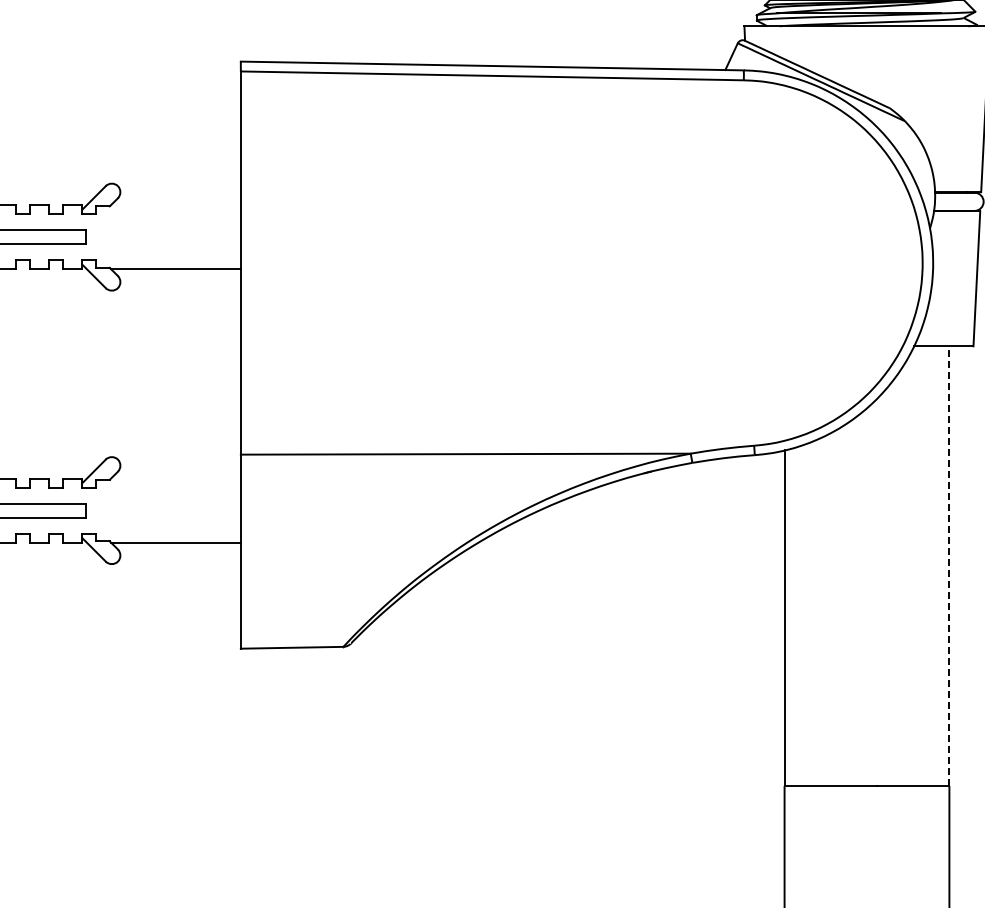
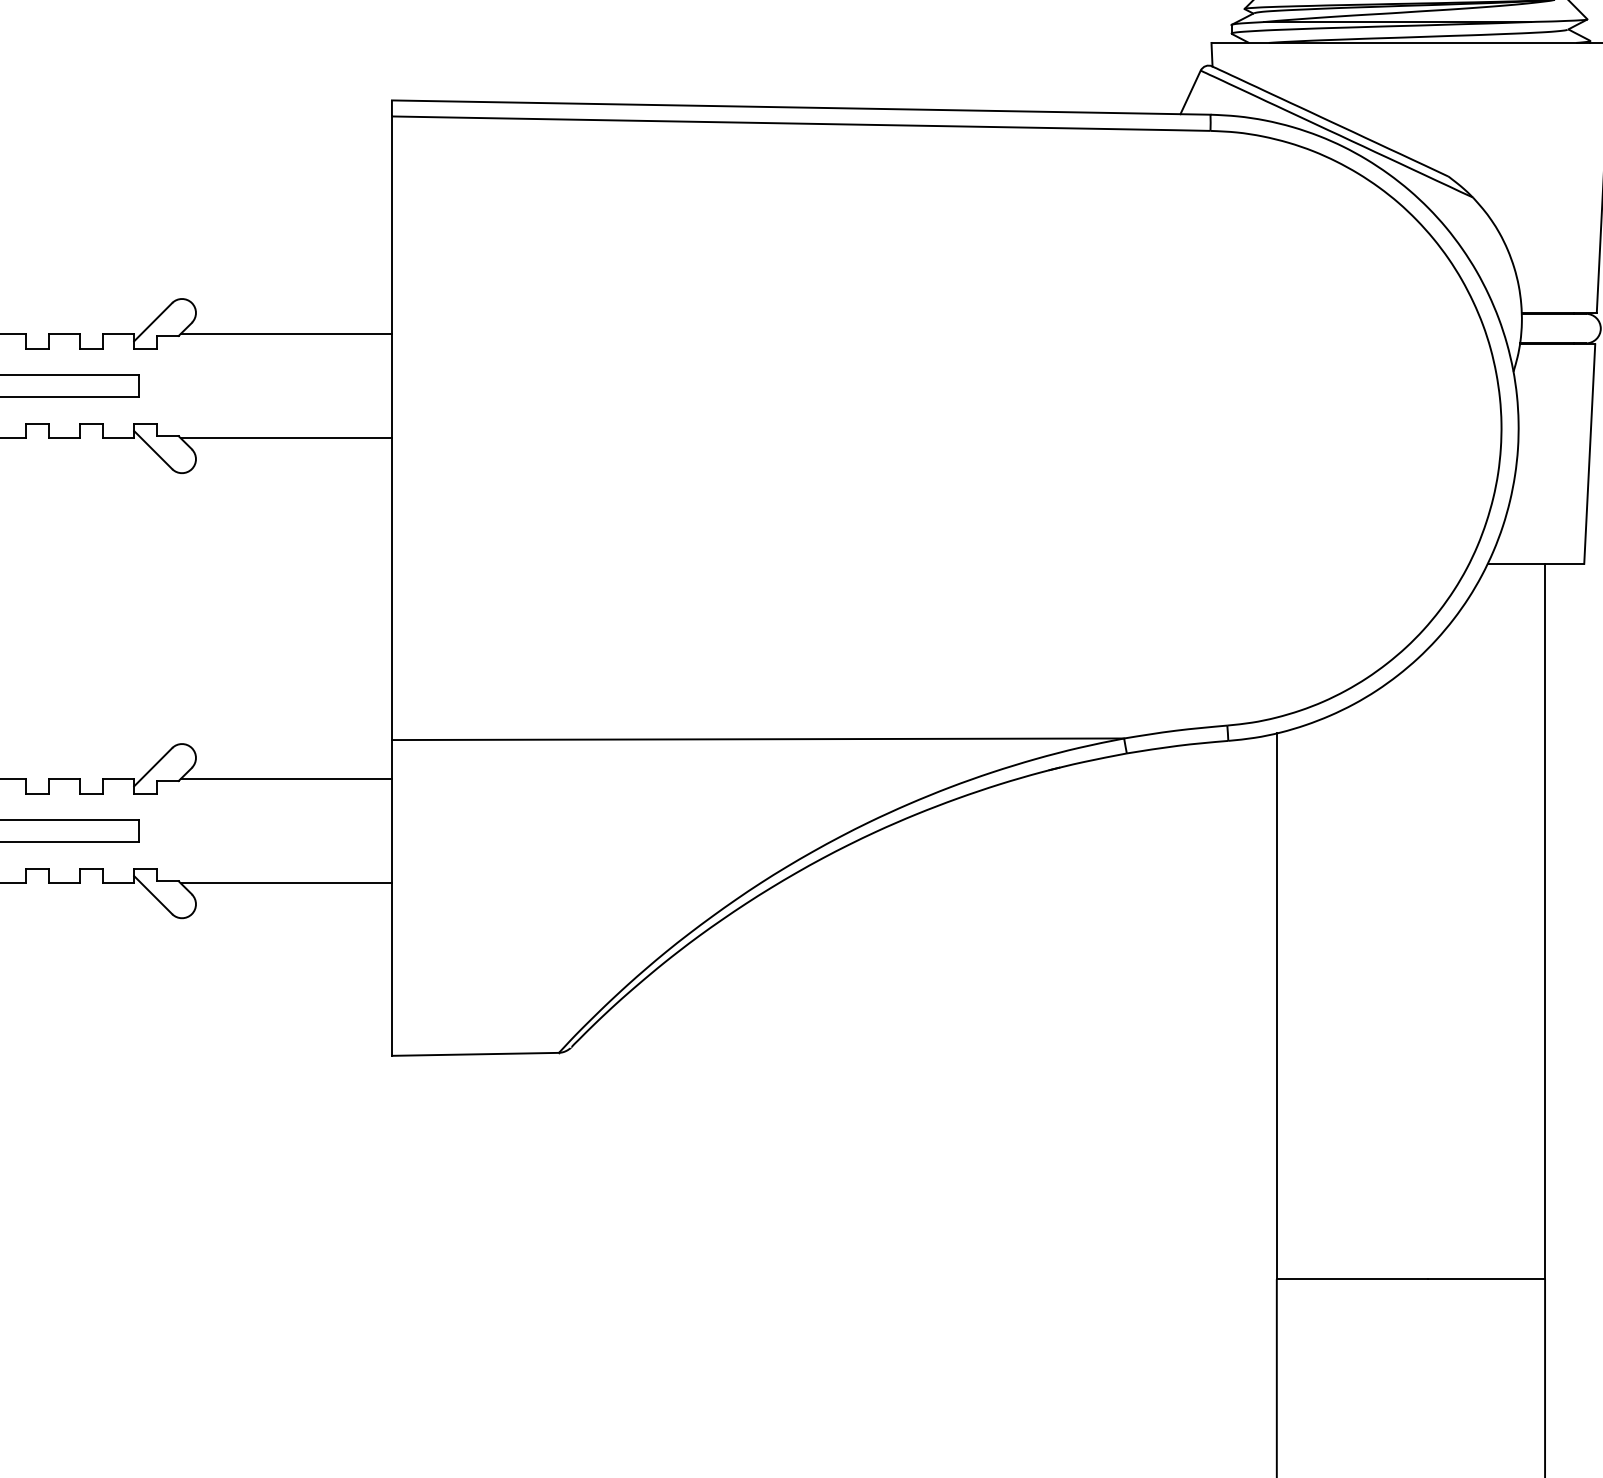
line: (175, 205) -> (285, 334), added
line: (175, 478) -> (285, 778), added
line: (949, 566) -> (1545, 922), dashed -> solid

